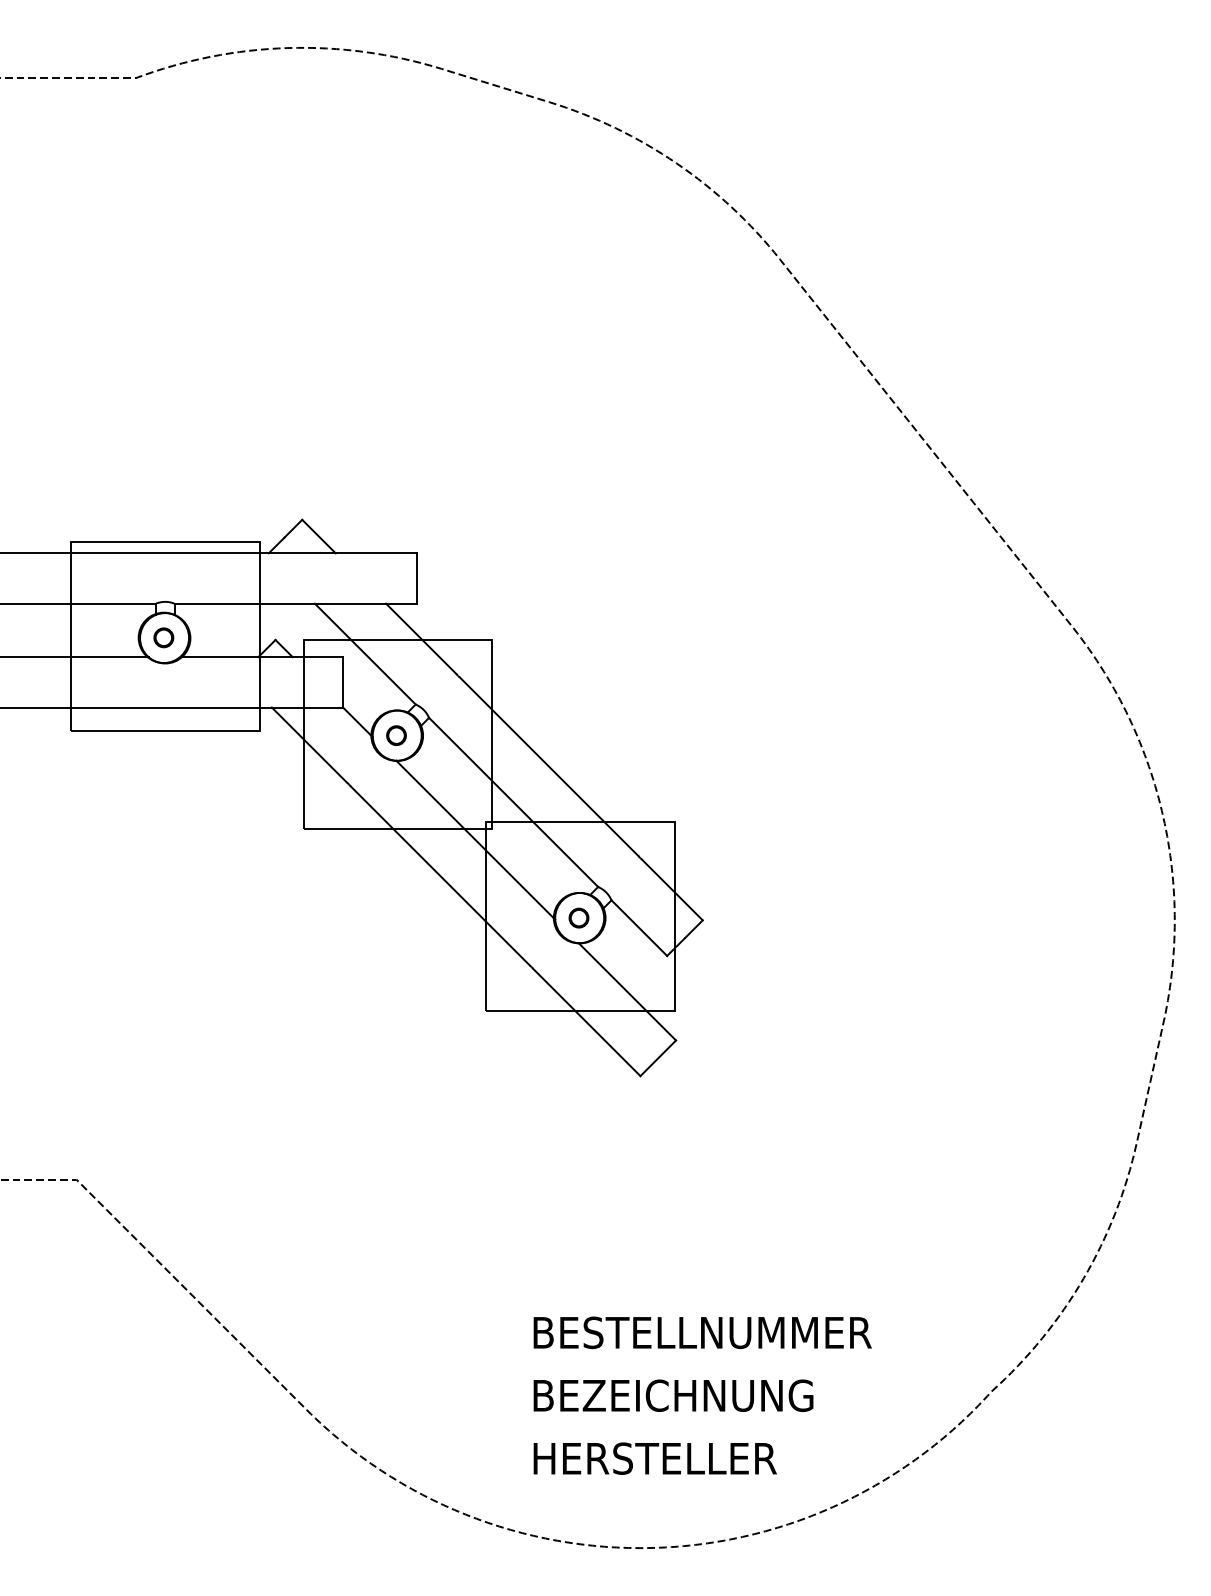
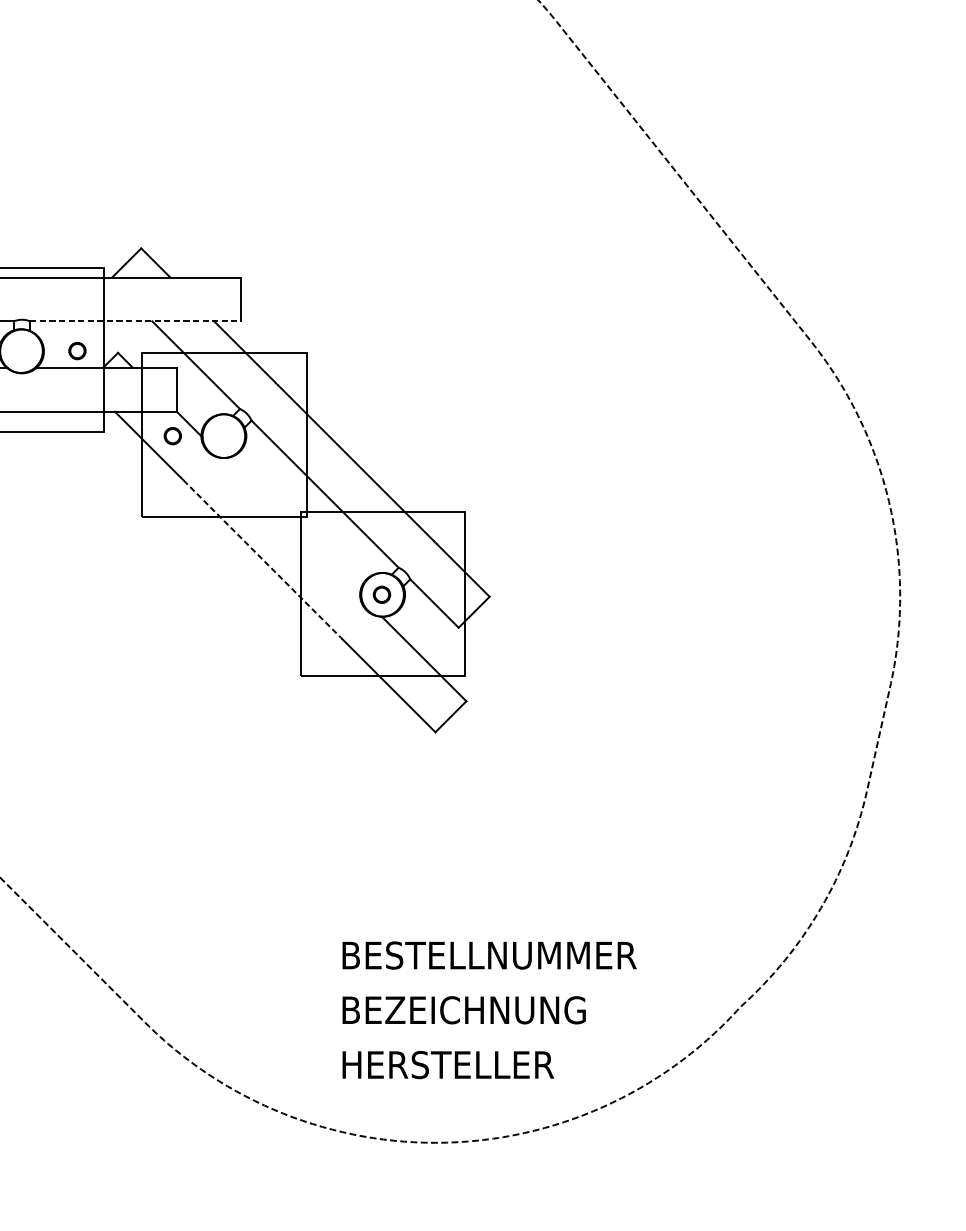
line: (296, 603) -> (136, 321), solid -> dashed
part: (163, 637) -> (77, 350), moved
circle: (396, 735) -> (172, 435), moved
line: (475, 839) -> (291, 526), removed
line: (440, 876) -> (261, 558), solid -> dashed

